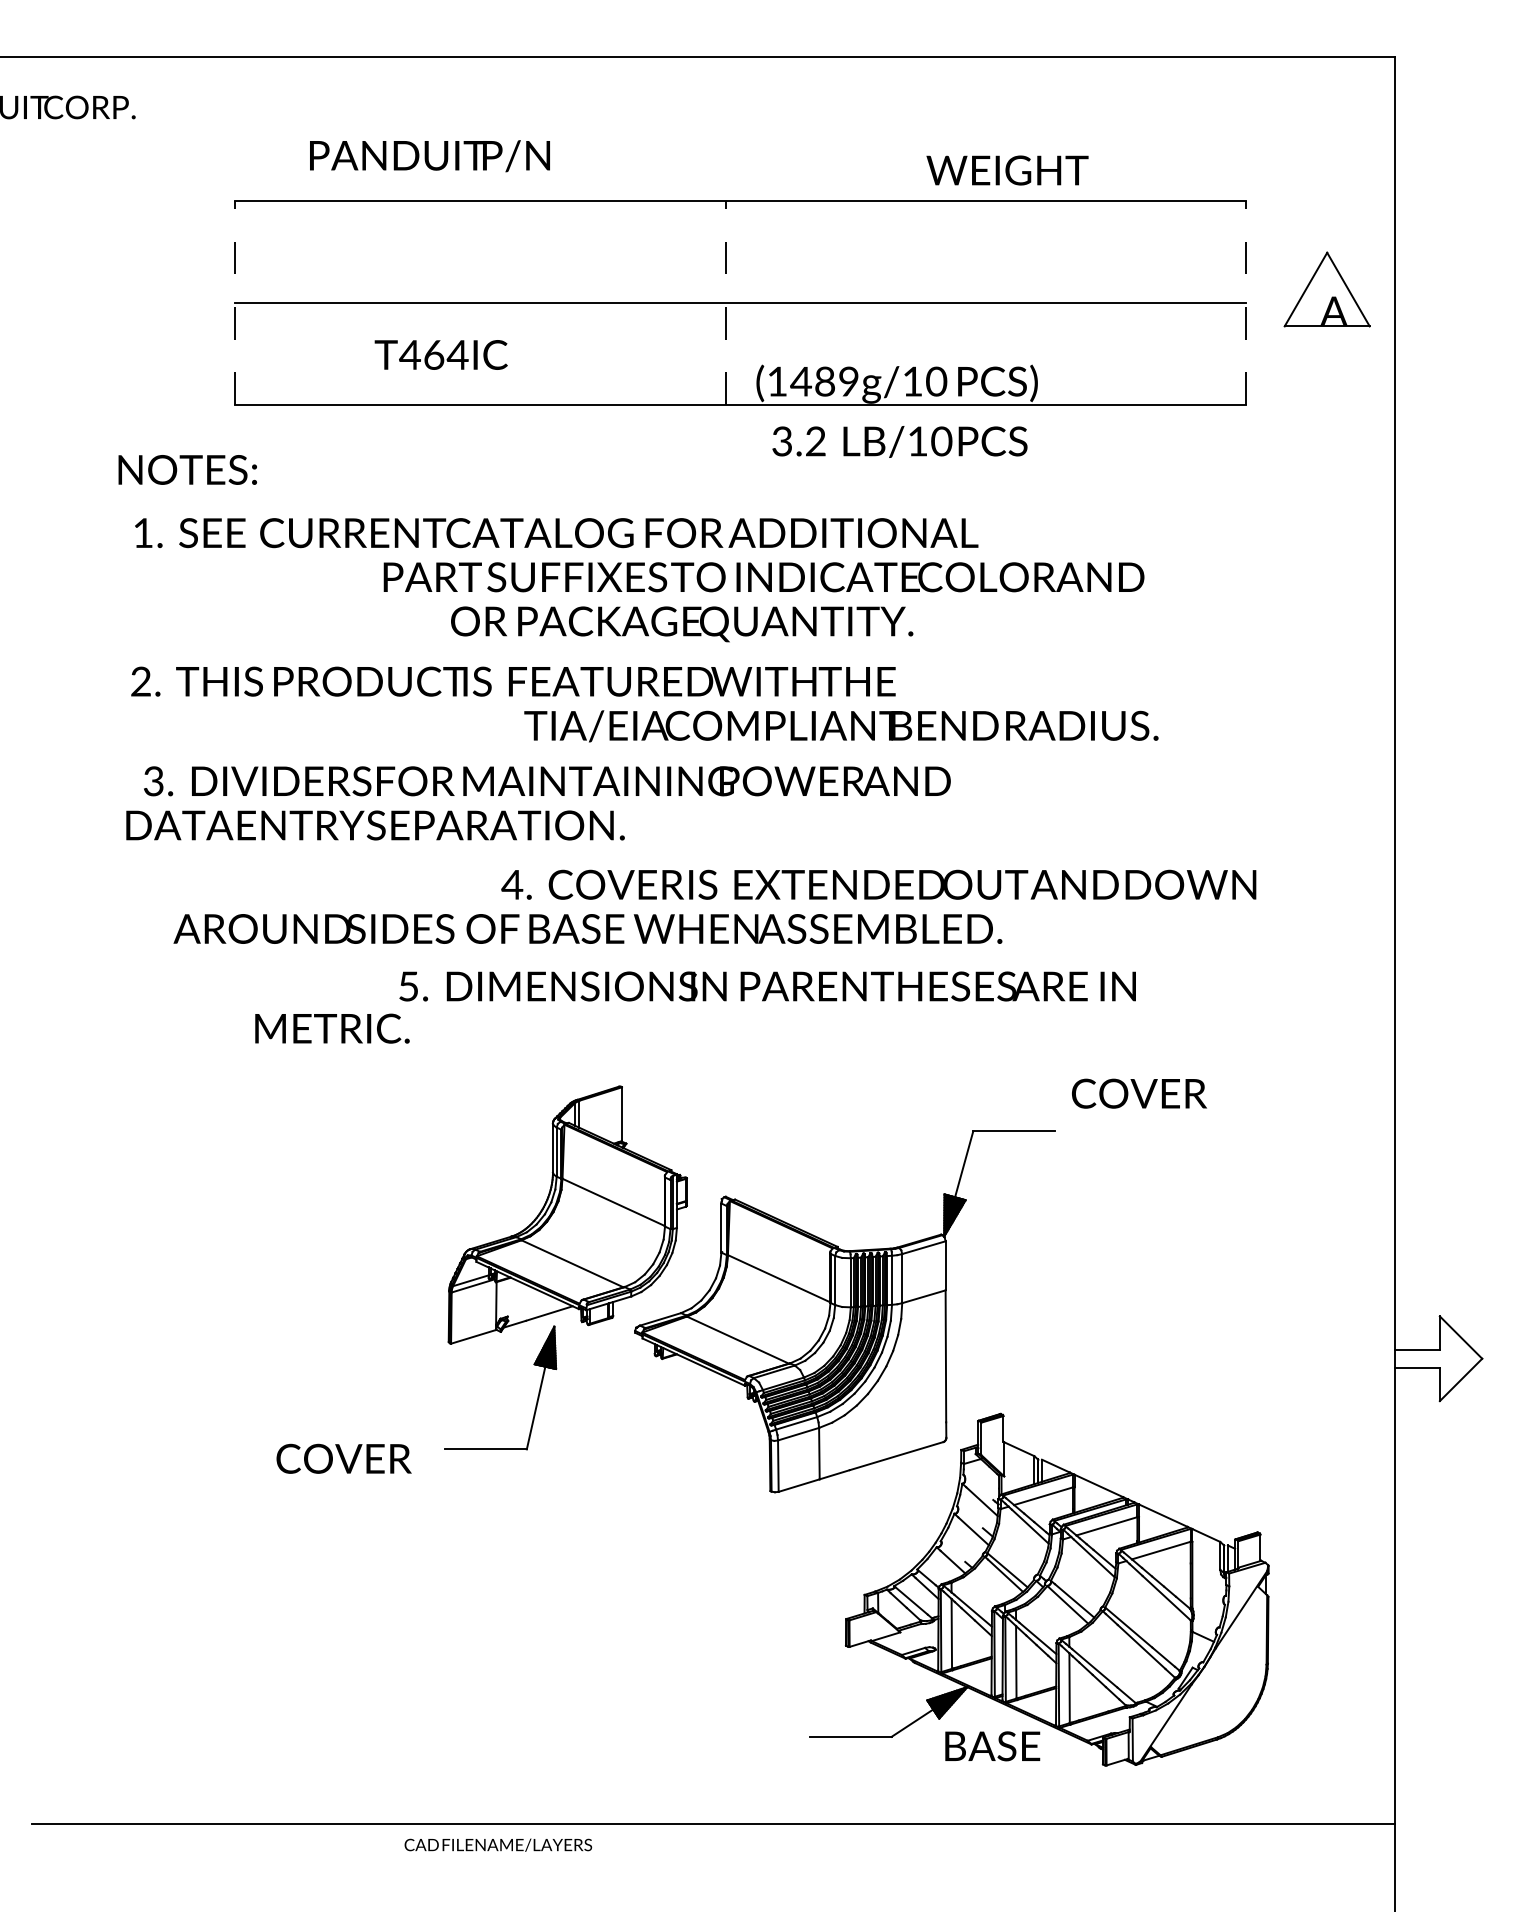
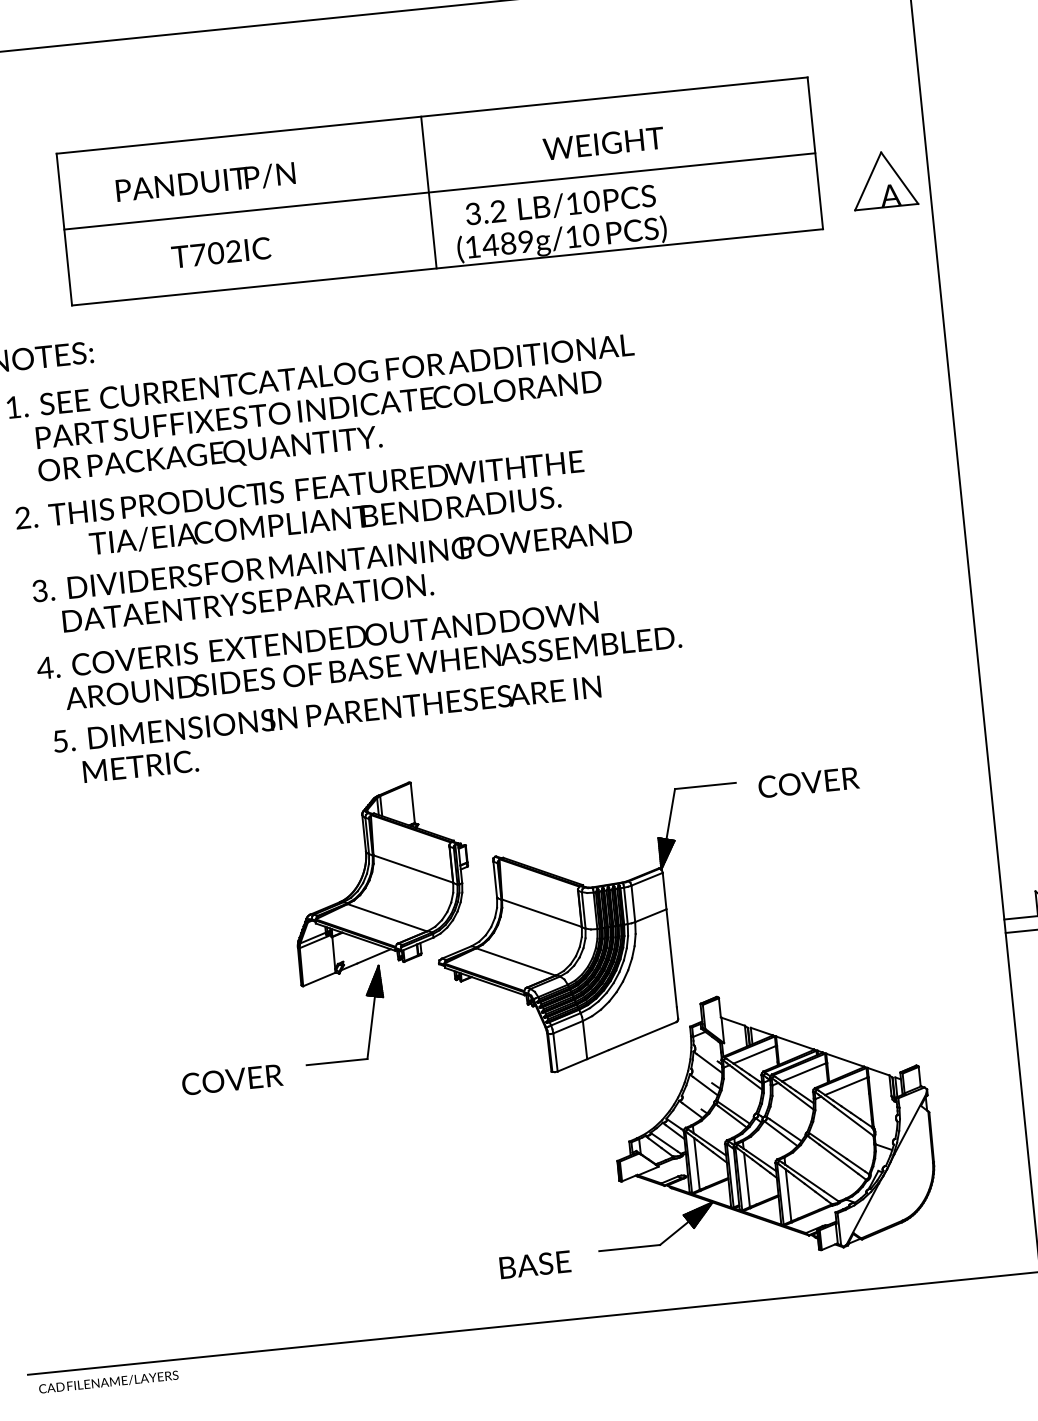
text: (429, 156) -> (205, 182), moved
text: (1007, 170) -> (603, 143), moved
part: (1326, 289) -> (883, 179), moved
line: (235, 302) -> (64, 229), dashed -> solid
line: (726, 302) -> (429, 192), dashed -> solid
line: (1246, 302) -> (815, 152), dashed -> solid
text: (433, 354) -> (215, 252), T464IC -> T702IC
text: (899, 441) -> (560, 205), moved
text: (763, 577) -> (318, 409), moved
text: (682, 624) -> (210, 455), moved
text: (841, 726) -> (325, 520), moved
text: (375, 825) -> (248, 603), moved
text: (878, 884) -> (317, 640), moved
text: (767, 986) -> (326, 714), moved
text: (332, 1028) -> (140, 766), moved
text: (1139, 1093) -> (808, 782), moved
text: (992, 1746) -> (535, 1264), moved
text: (498, 1844) -> (108, 1381), moved

